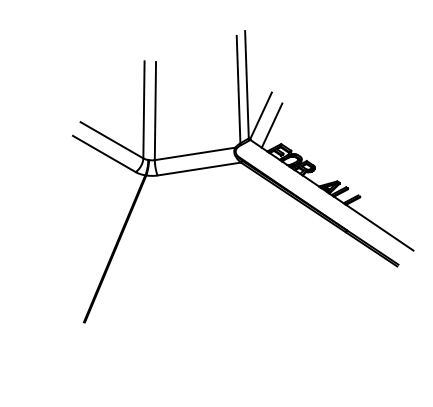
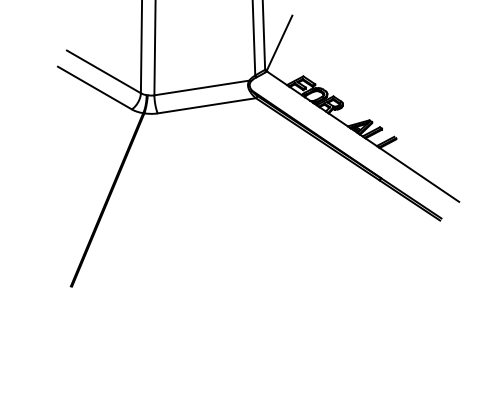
line: (271, 125) -> (291, 54), removed

